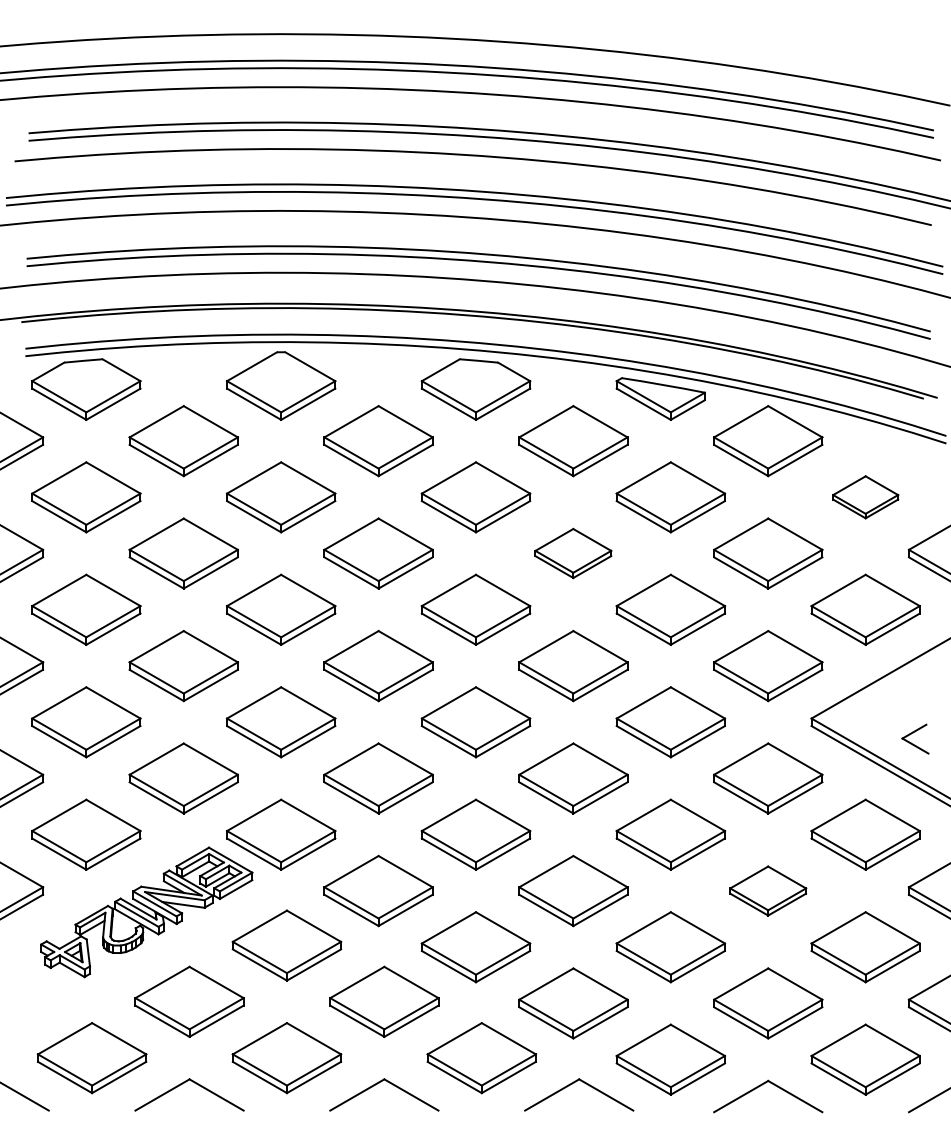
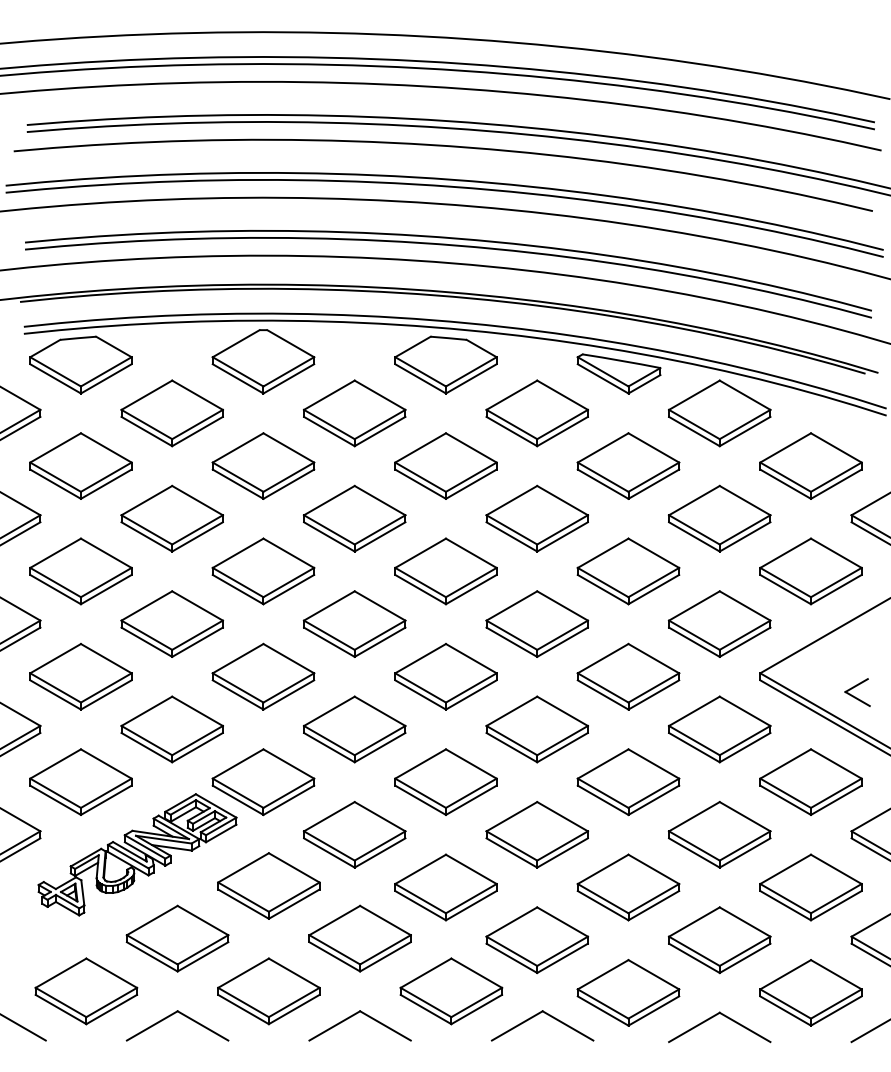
part: (865, 496) -> (810, 465), size x1.67
part: (572, 553) -> (536, 518), size x1.43
part: (767, 890) -> (719, 834), size x1.43

